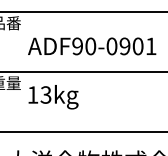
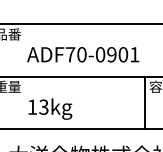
text: (77, 46) -> (70, 54), ADF90-0901 -> ADF70-0901
text: (53, 96) -> (50, 108), moved
line: (162, 101) -> (144, 102), added

